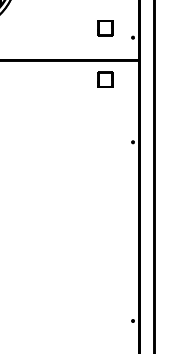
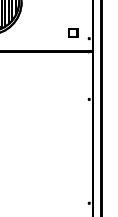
part: (105, 78) -> (73, 62), removed

